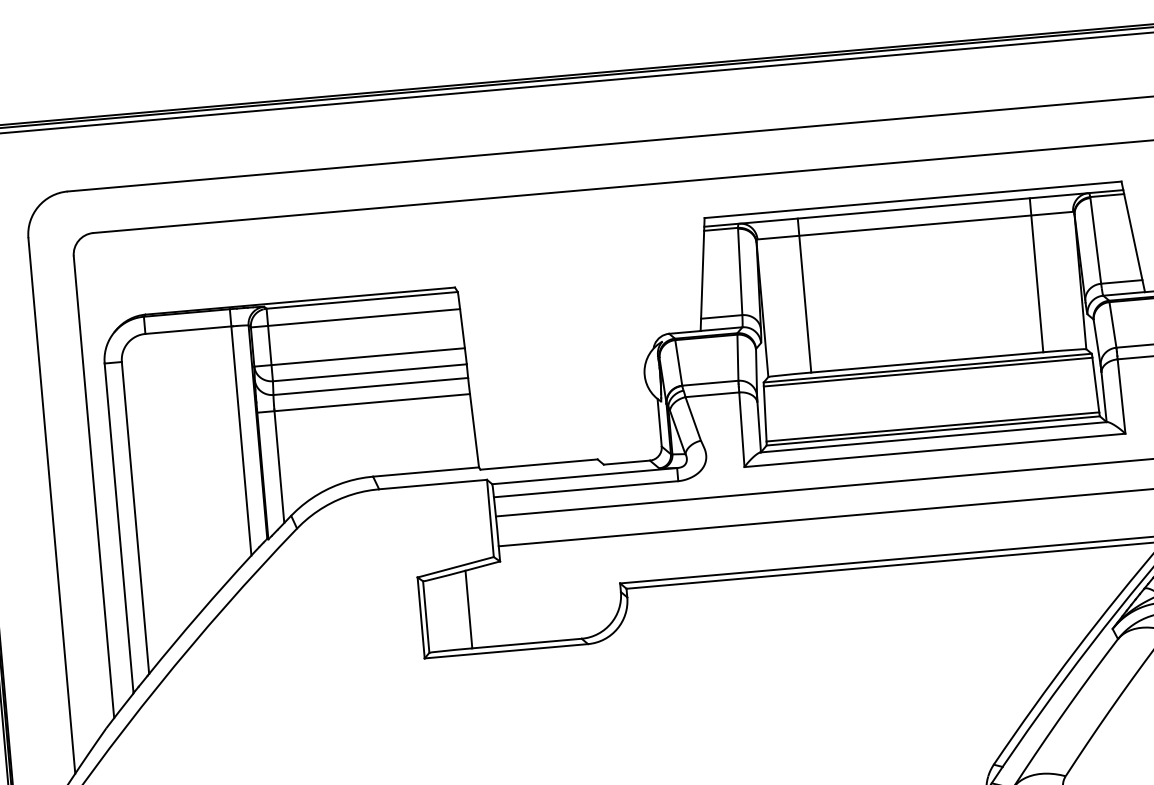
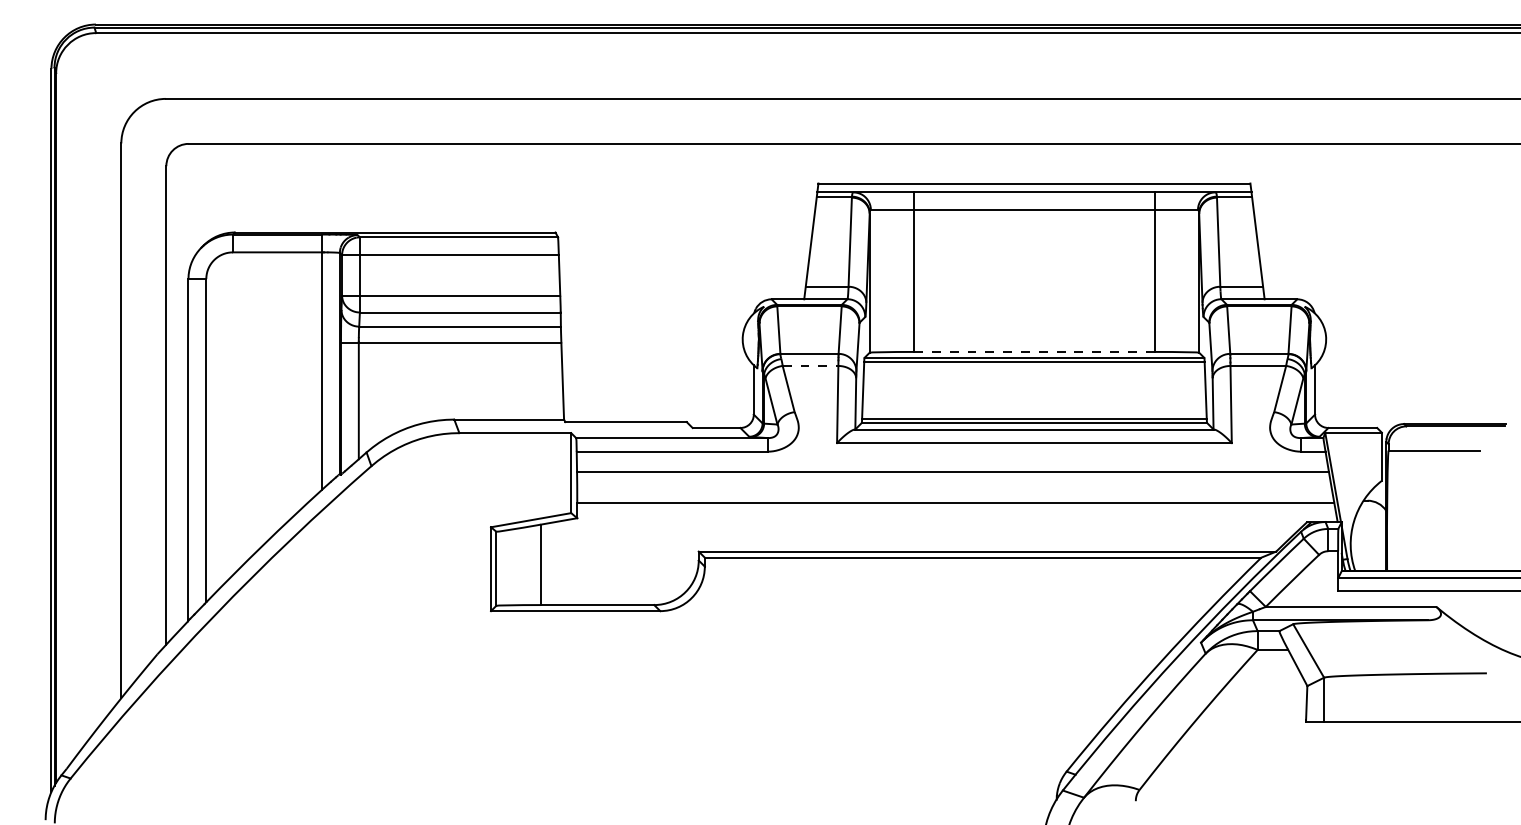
line: (926, 362) -> (1033, 351), solid -> dashed
line: (712, 394) -> (810, 365), solid -> dashed

